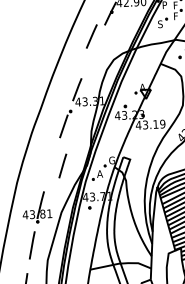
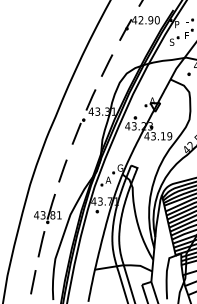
line: (92, 36) -> (107, 65), moved
line: (62, 165) -> (62, 170), moved

